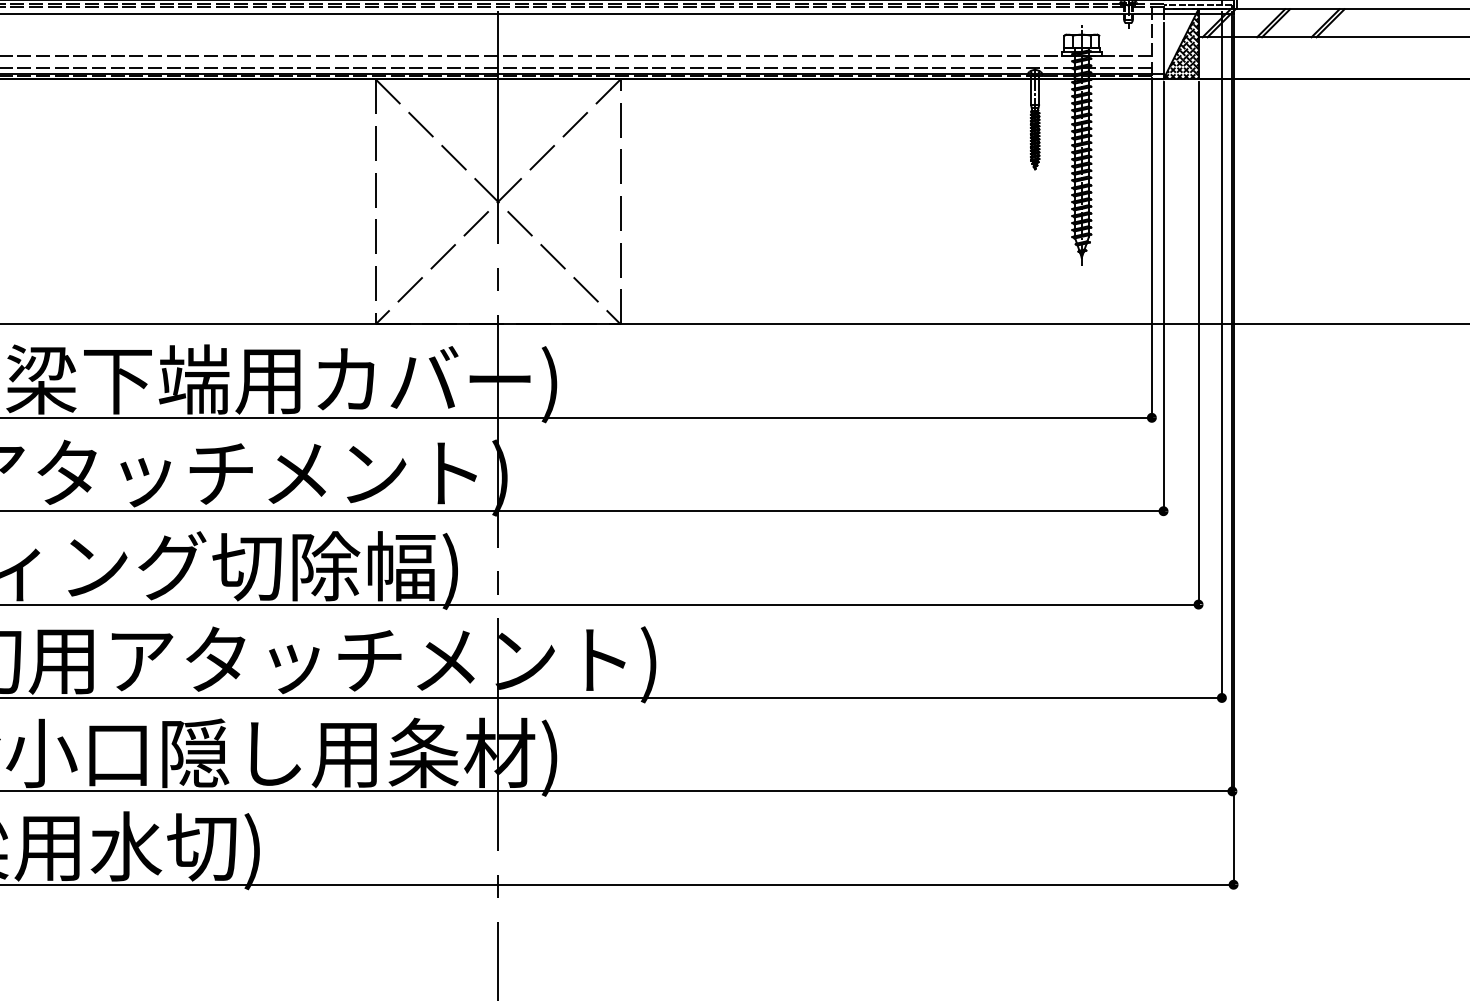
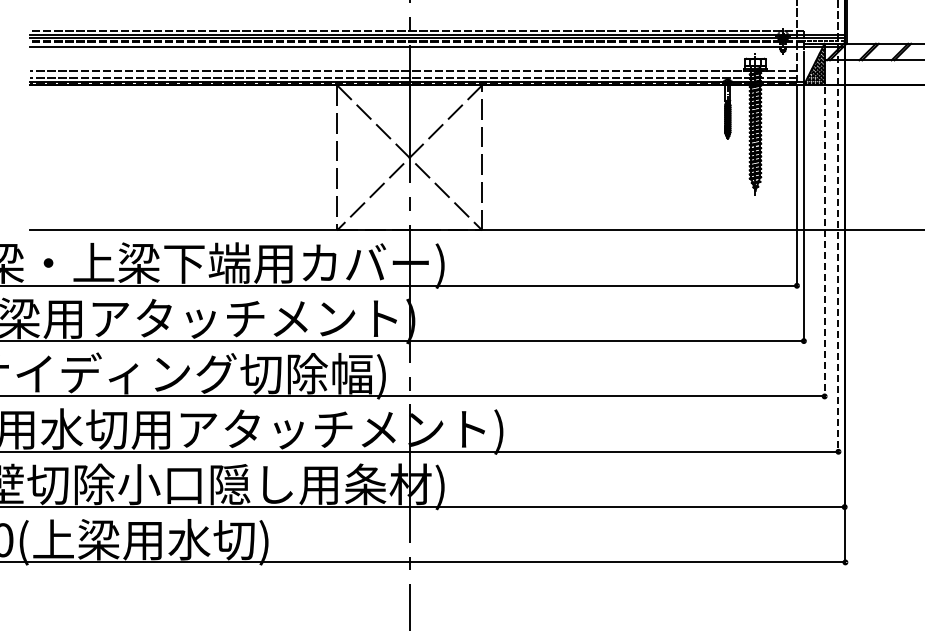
line: (1198, 344) -> (824, 242), solid -> dashed
line: (1221, 356) -> (838, 249), solid -> dashed

